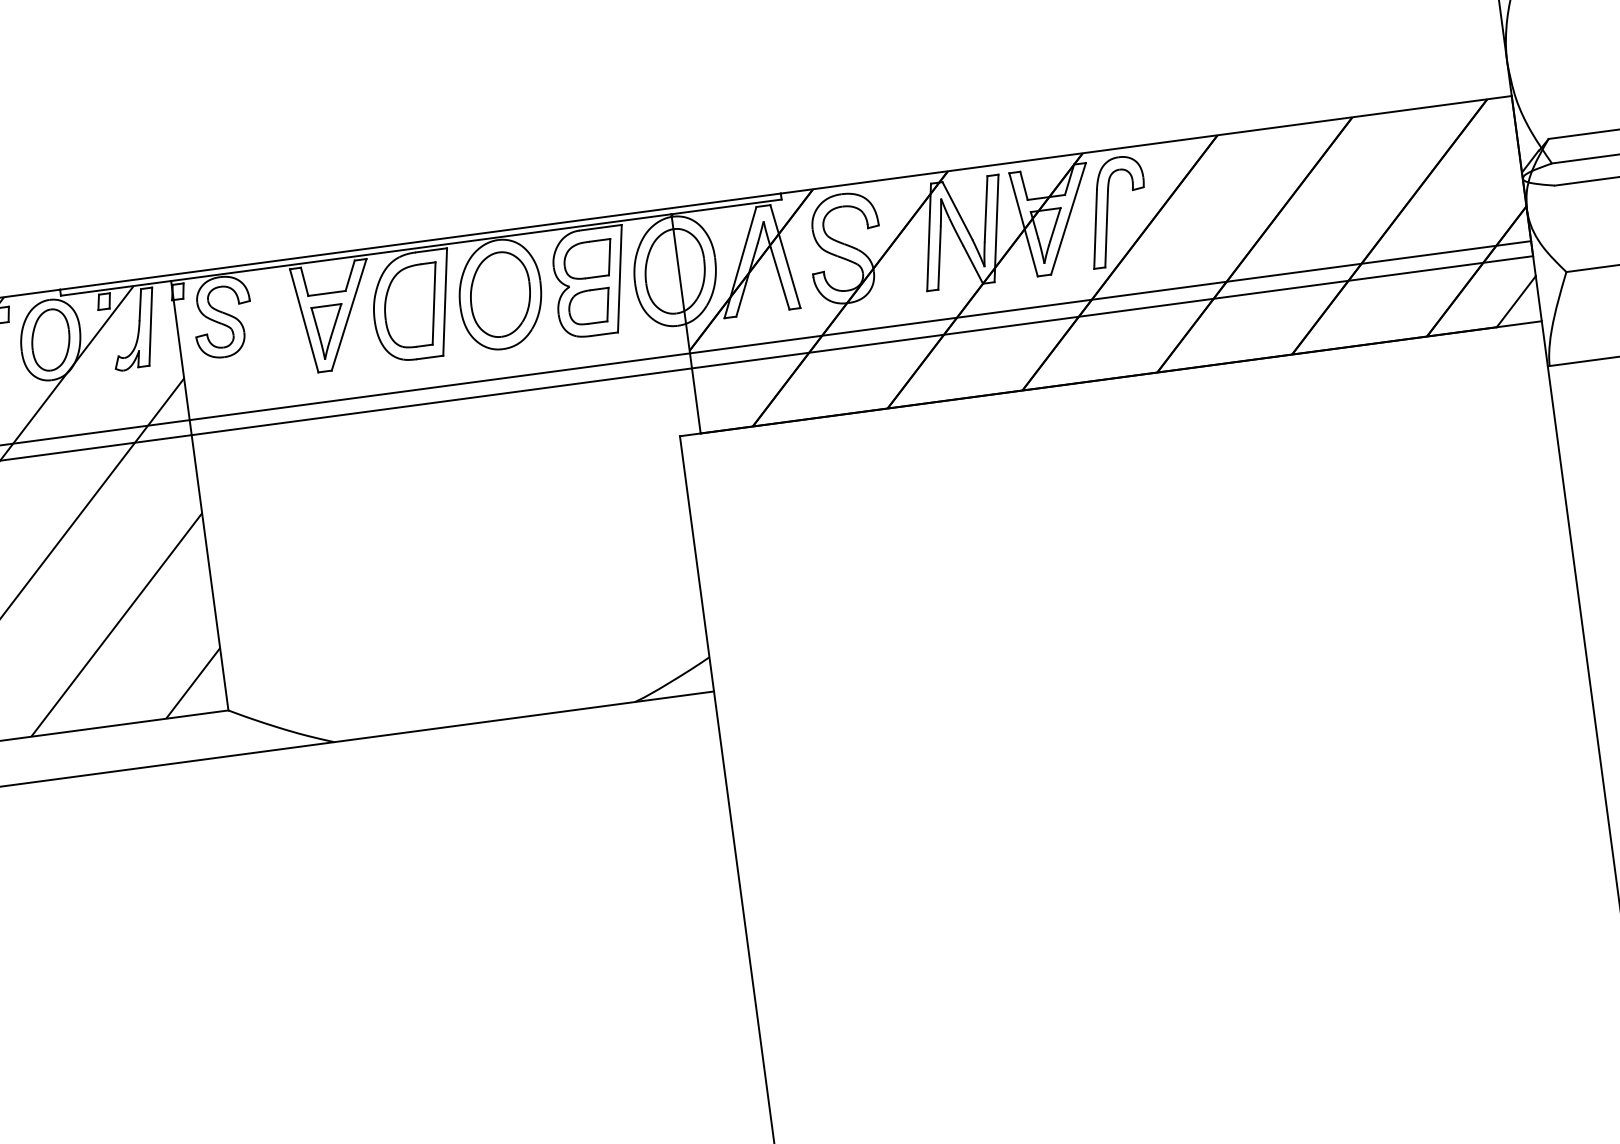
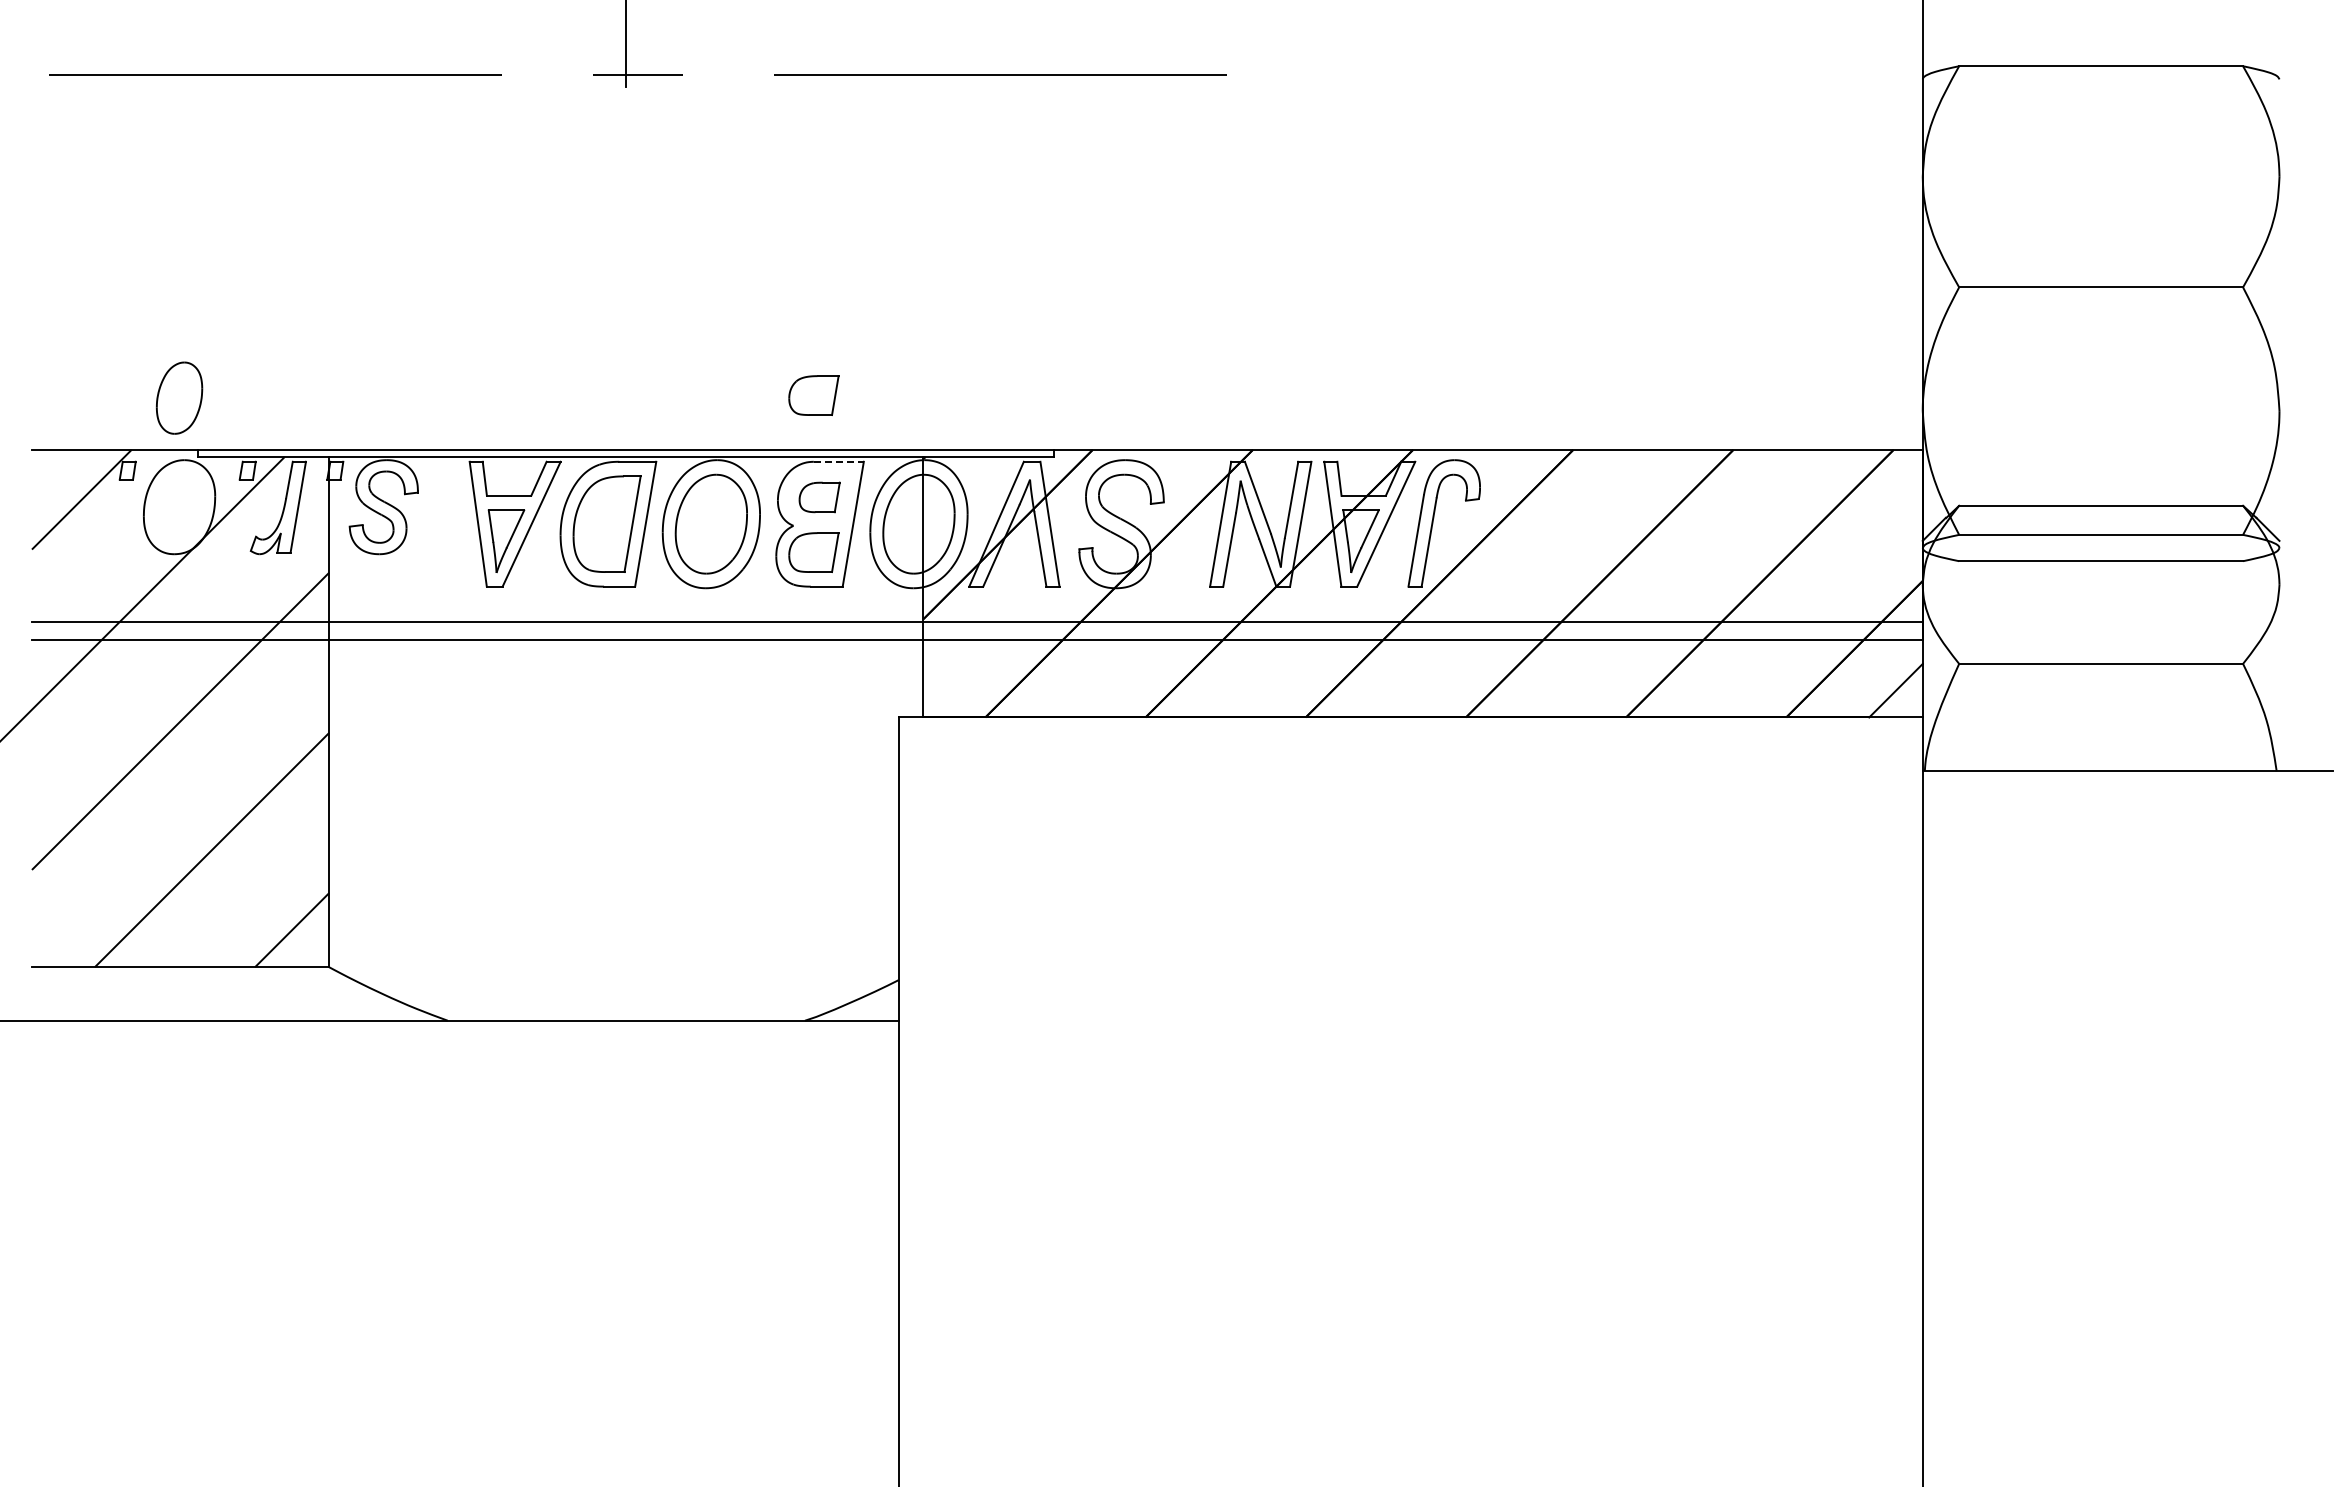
part: (571, 174) -> (813, 395), added
line: (601, 227) -> (839, 461), solid -> dashed
part: (588, 260) -> (819, 497), size x0.7
part: (50, 339) -> (179, 397), moved

